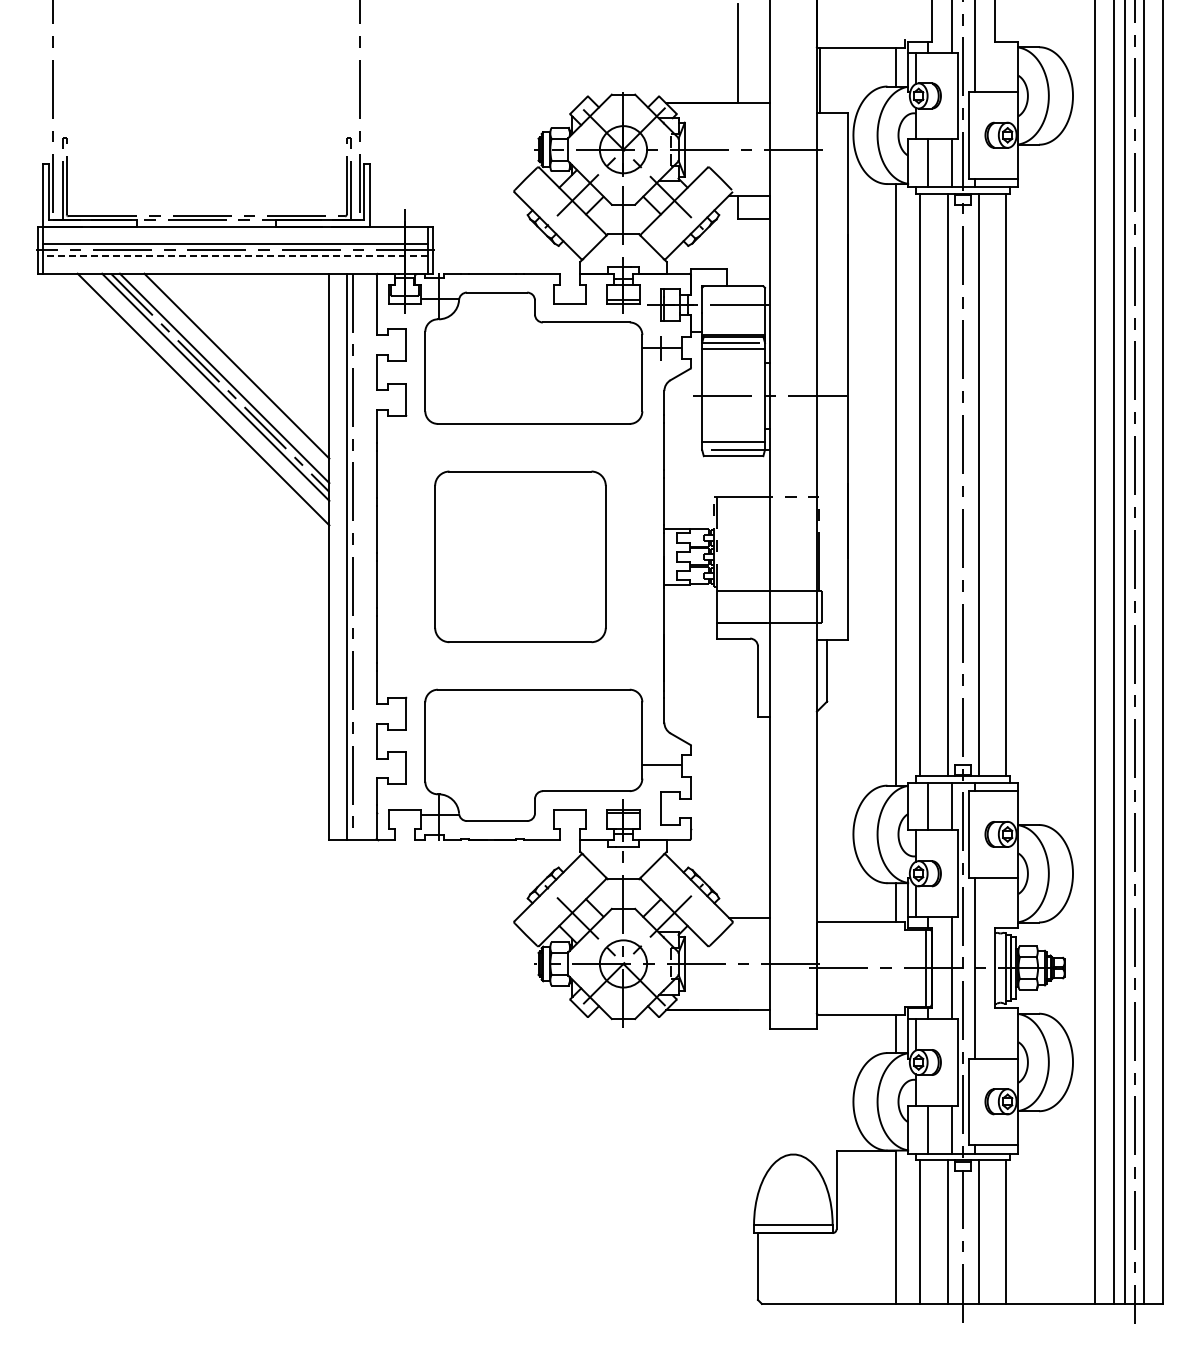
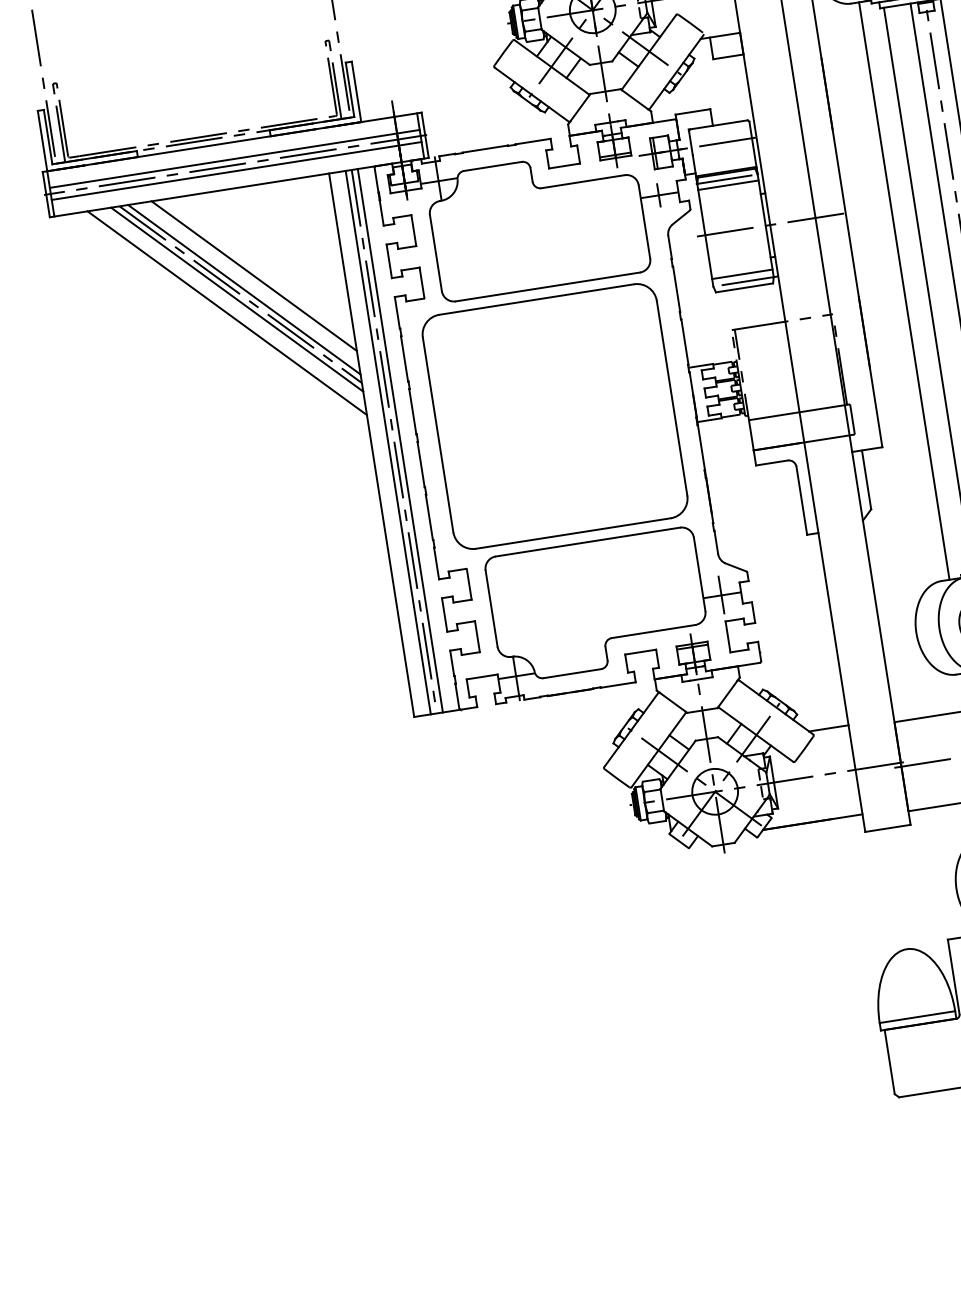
line: (235, 256) -> (236, 171), dashed -> solid
line: (359, 556) -> (400, 440), added
part: (520, 556) -> (555, 416), size x1.43
line: (661, 764) -> (721, 594), added

